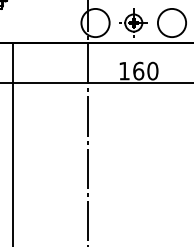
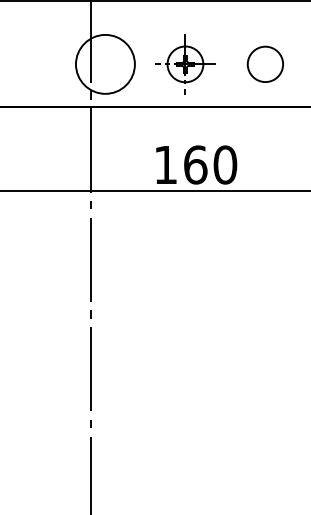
circle: (171, 22) -> (264, 63), size x0.6

